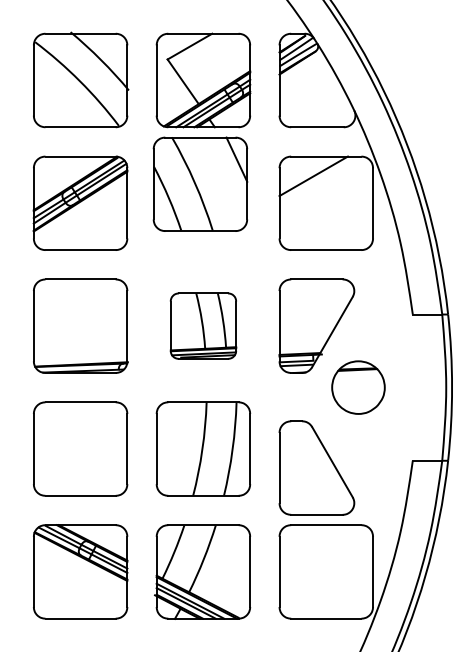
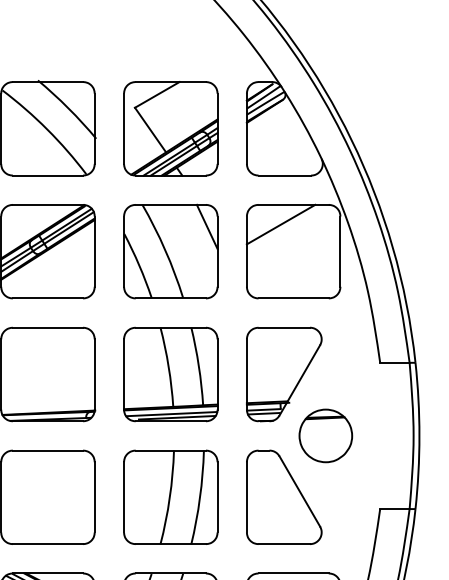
part: (200, 183) -> (170, 250), moved
part: (203, 325) -> (170, 373), size x1.43
part: (316, 467) -> (283, 496), moved

